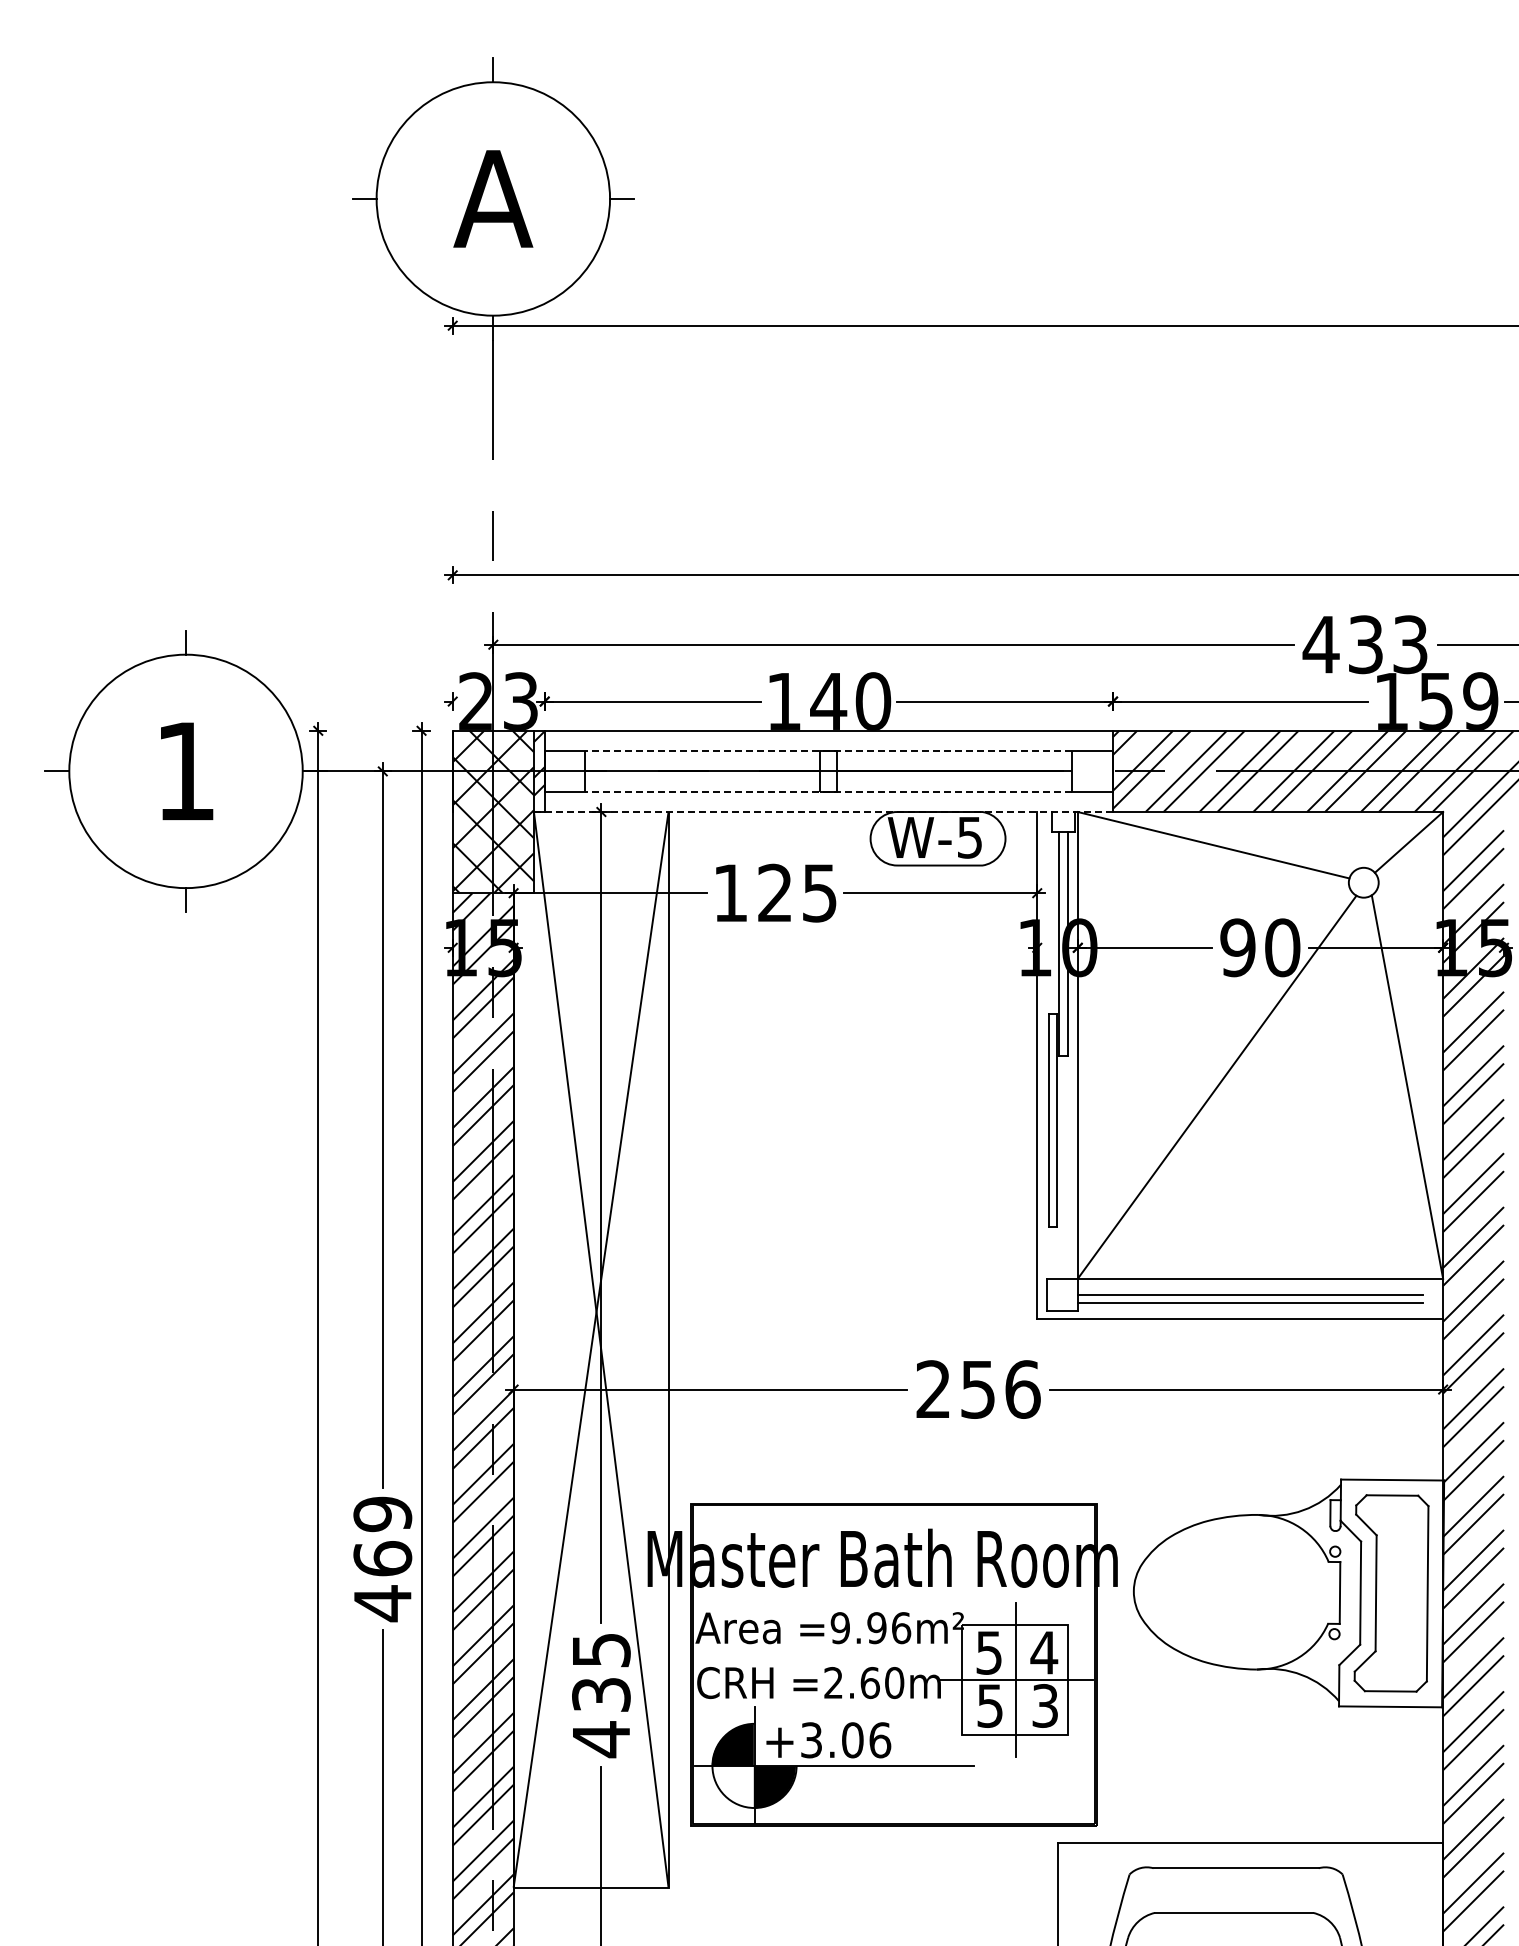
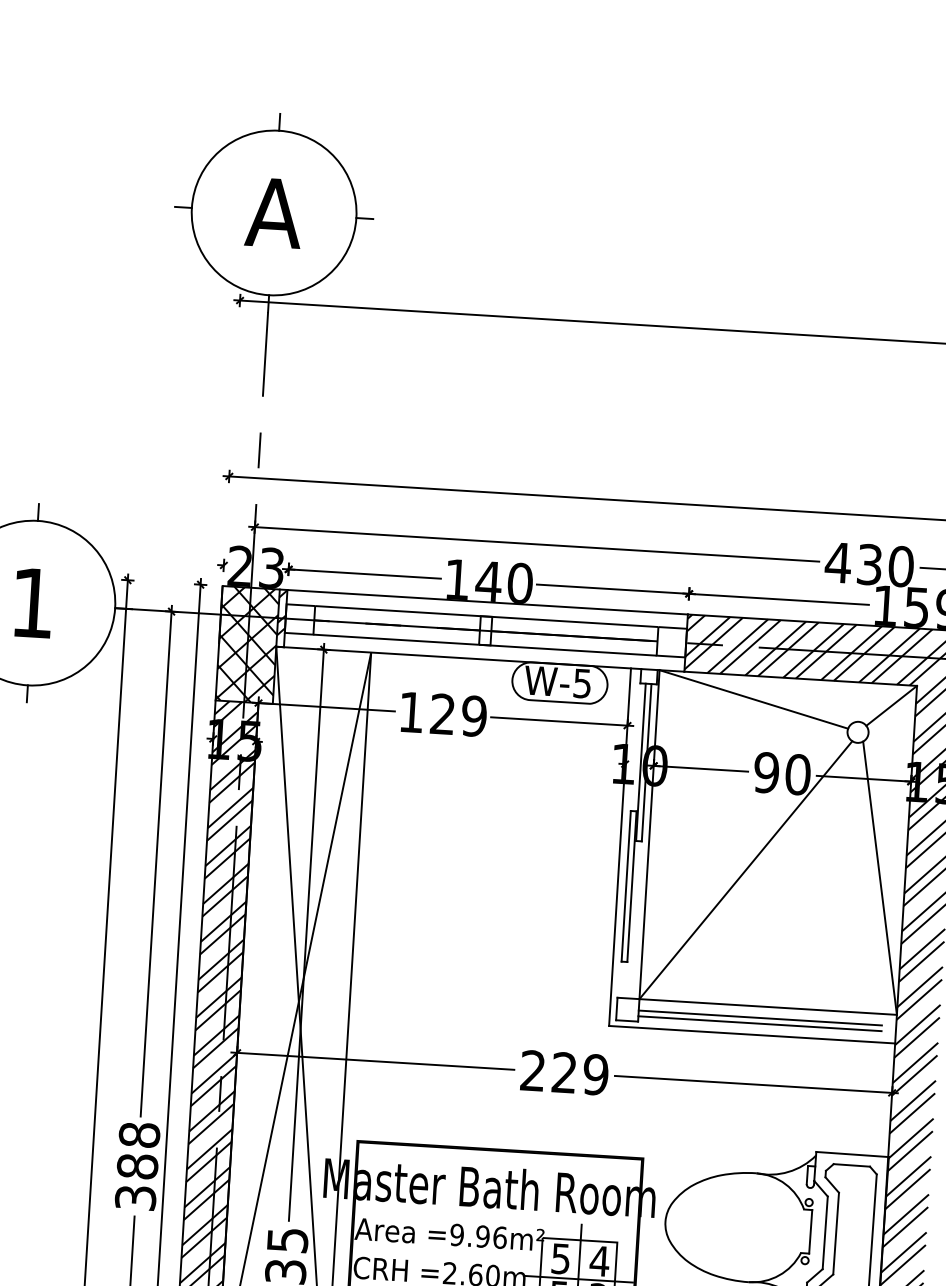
text: (1410, 644) -> (901, 566), 433 -> 430
line: (828, 751) -> (486, 616), dashed -> solid
line: (828, 791) -> (484, 644), dashed -> solid
line: (823, 812) -> (480, 659), dashed -> solid
text: (819, 892) -> (474, 715), 125 -> 129
text: (1000, 1389) -> (580, 1073), 256 -> 229
text: (382, 1559) -> (137, 1166), 469 -> 388

